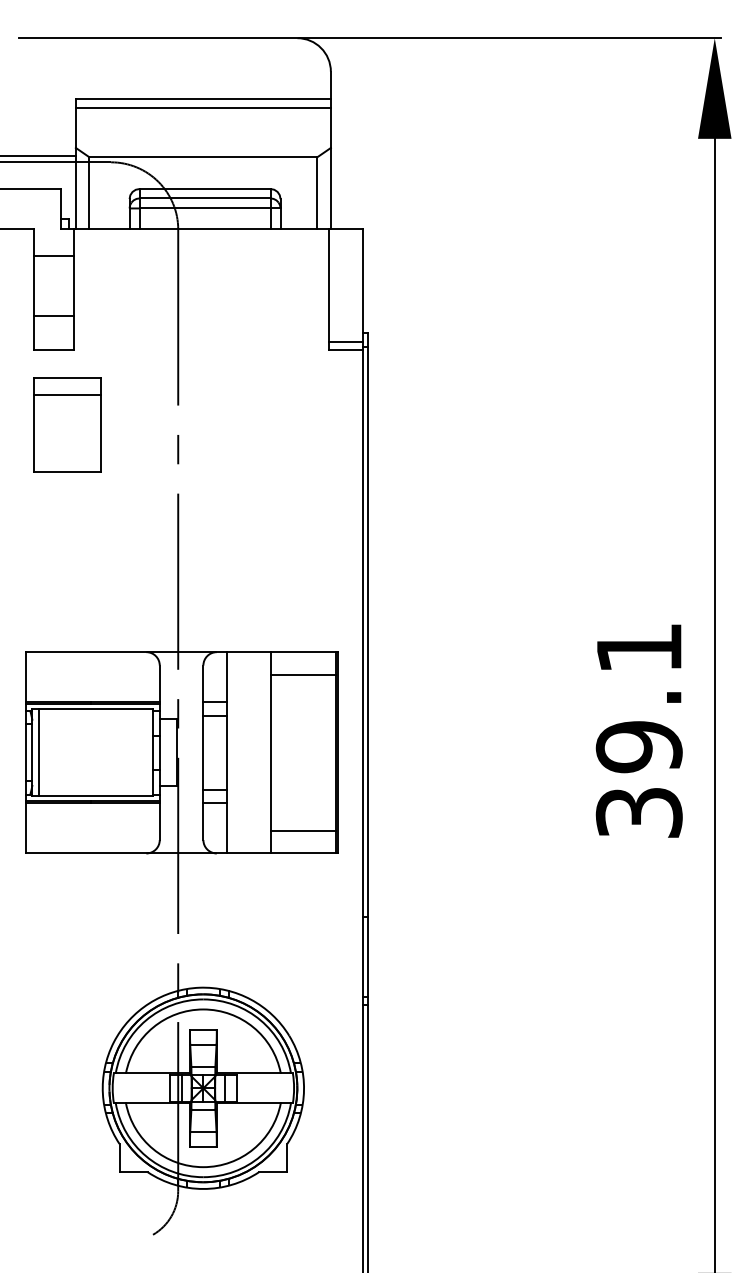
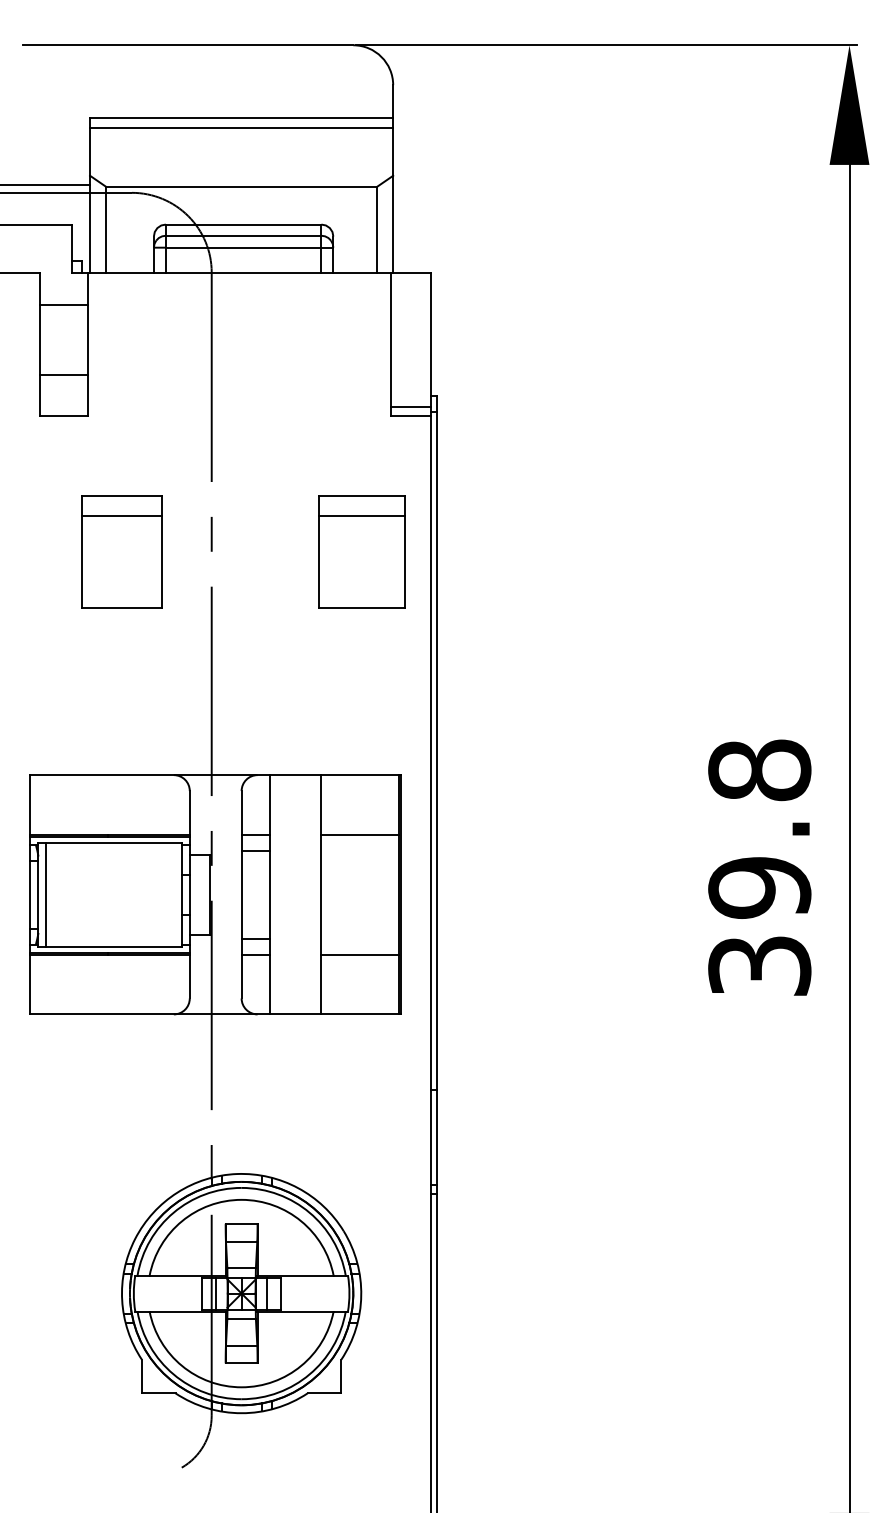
part: (67, 424) -> (121, 550), moved
part: (304, 463) -> (361, 550), added
text: (638, 647) -> (758, 769), 39.1 -> 39.8
line: (302, 675) -> (359, 834), moved
line: (302, 831) -> (359, 955), moved

